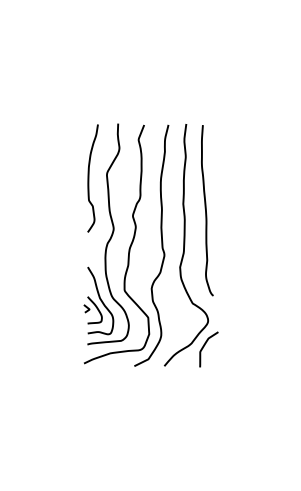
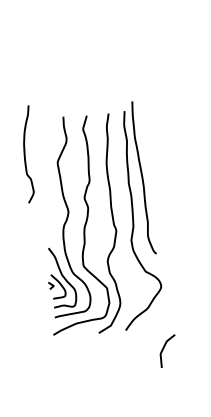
curve: (89, 178) -> (25, 154), moved
curve: (206, 210) -> (142, 177), moved
curve: (205, 345) -> (164, 347), moved

